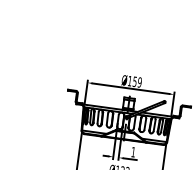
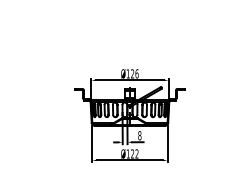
text: (137, 81) -> (134, 73), Ø159 -> Ø126
text: (133, 151) -> (139, 135), 1 -> 8

